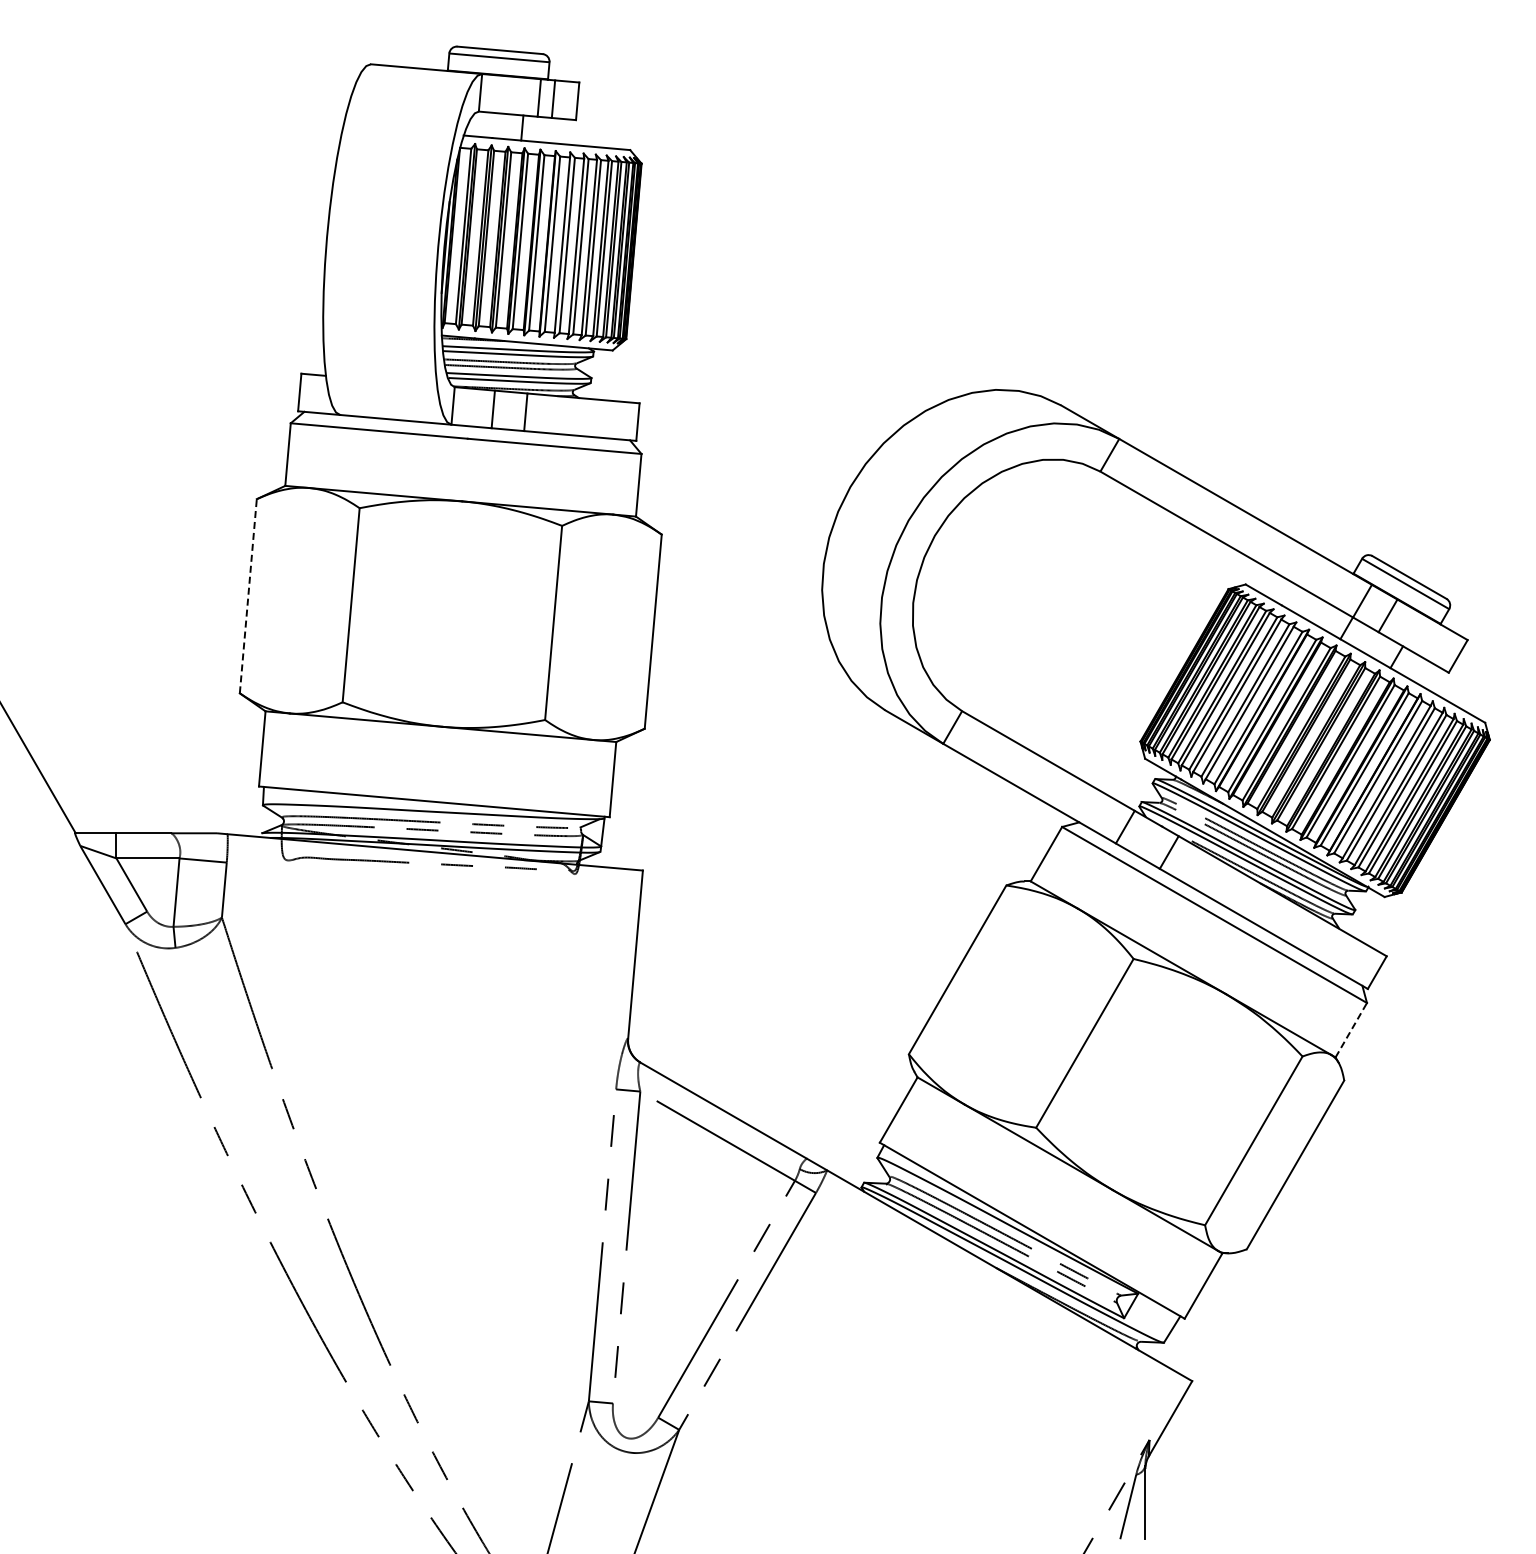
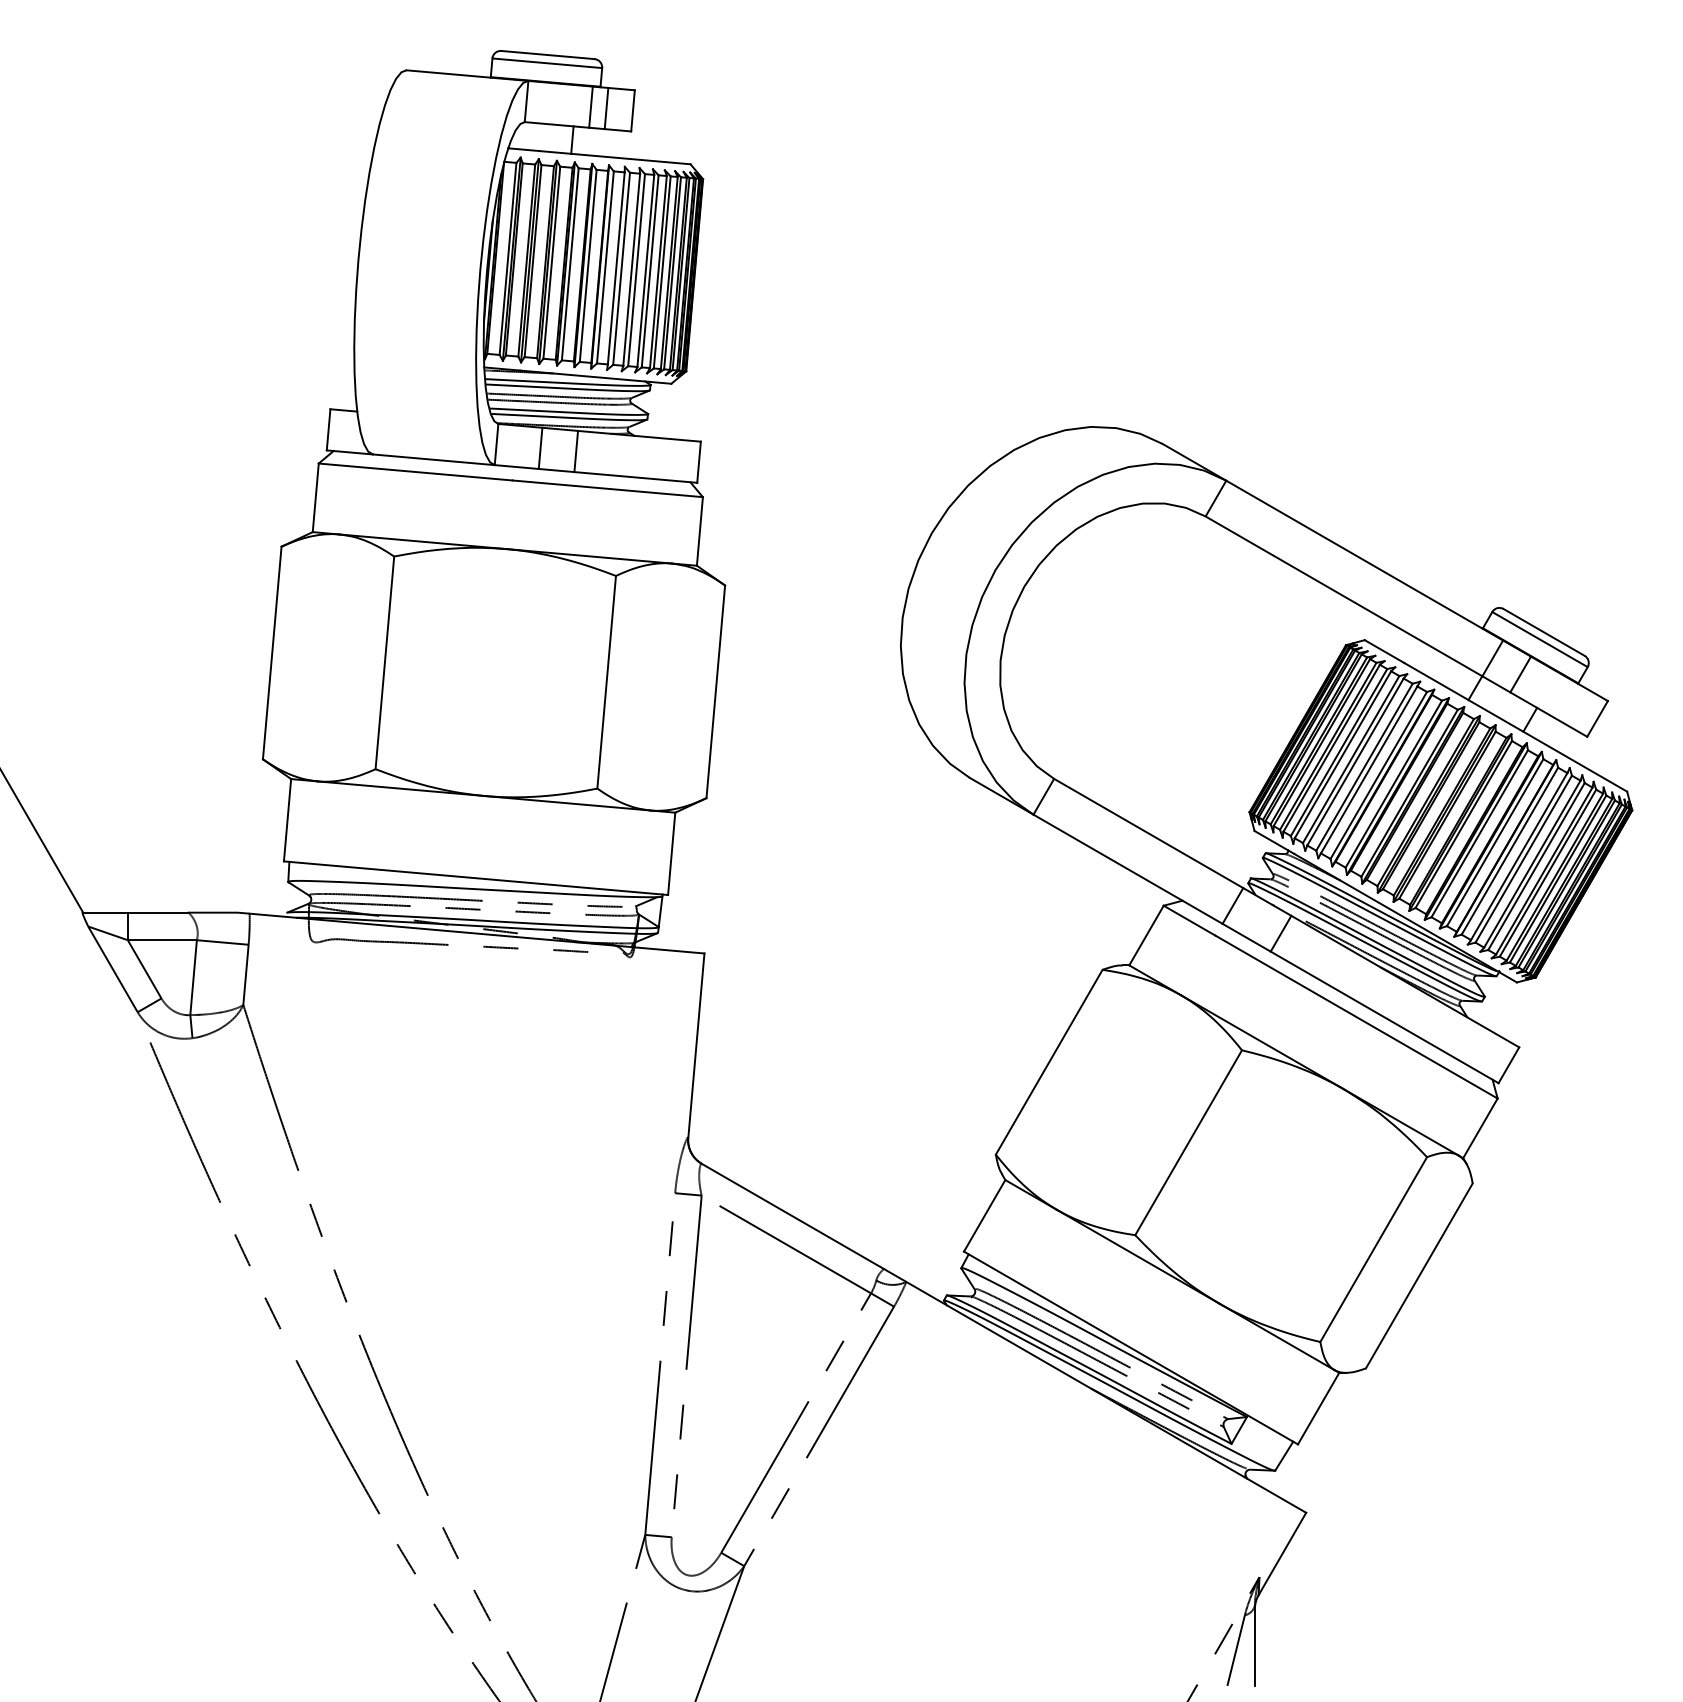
line: (248, 595) -> (272, 652), dashed -> solid
line: (1351, 1029) -> (1480, 1127), dashed -> solid

